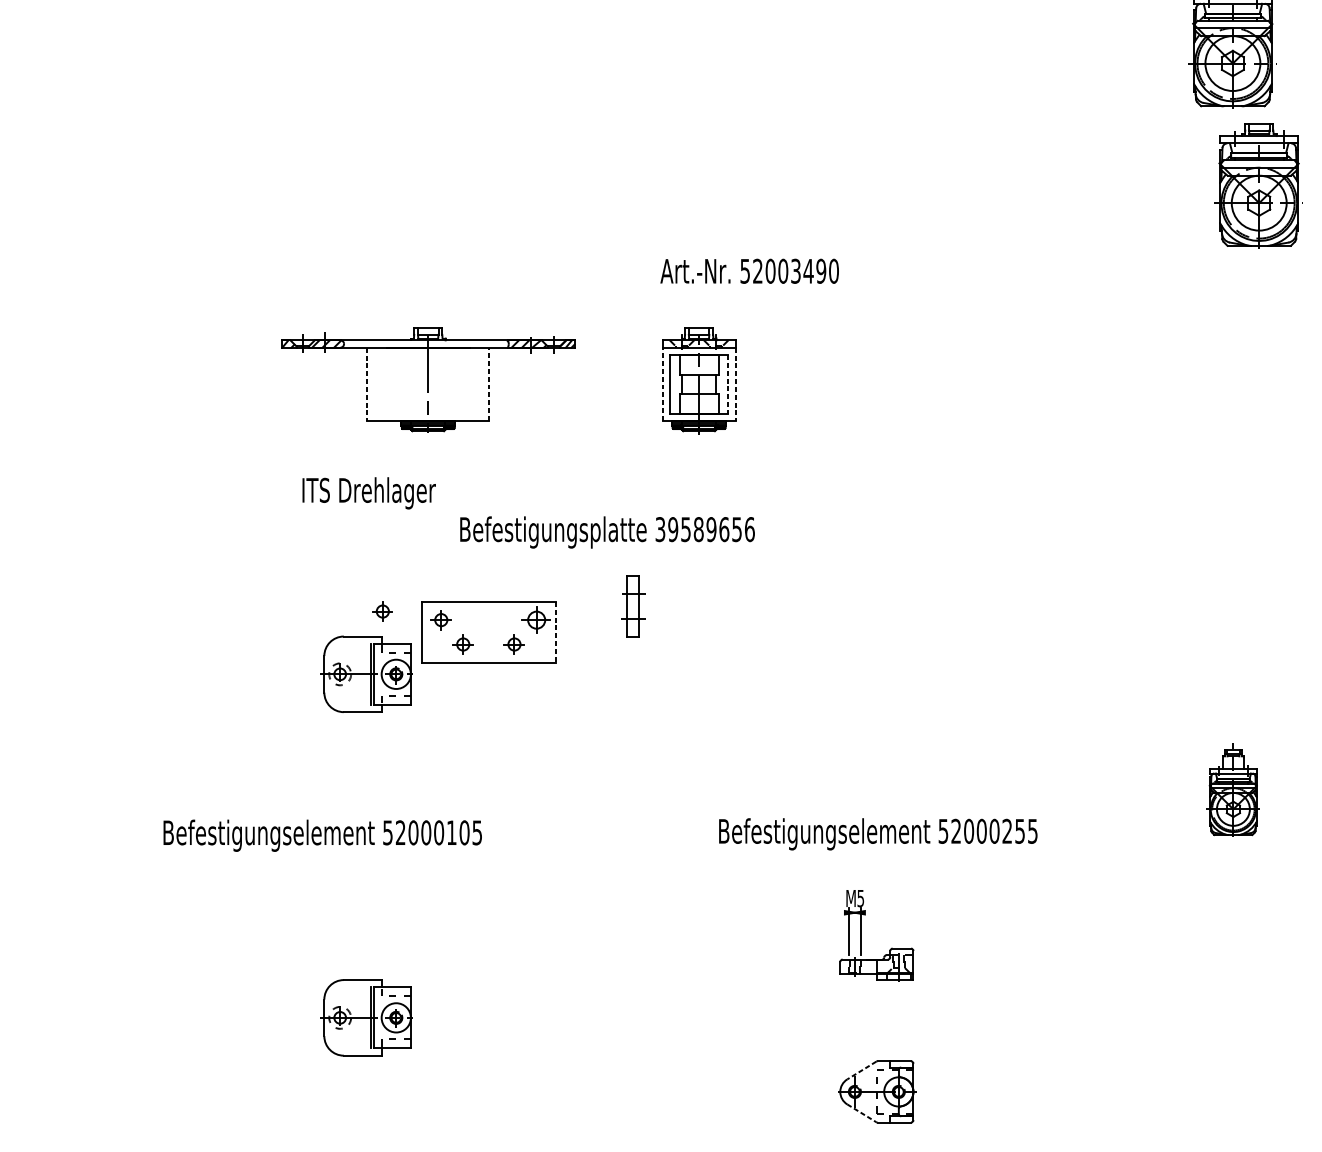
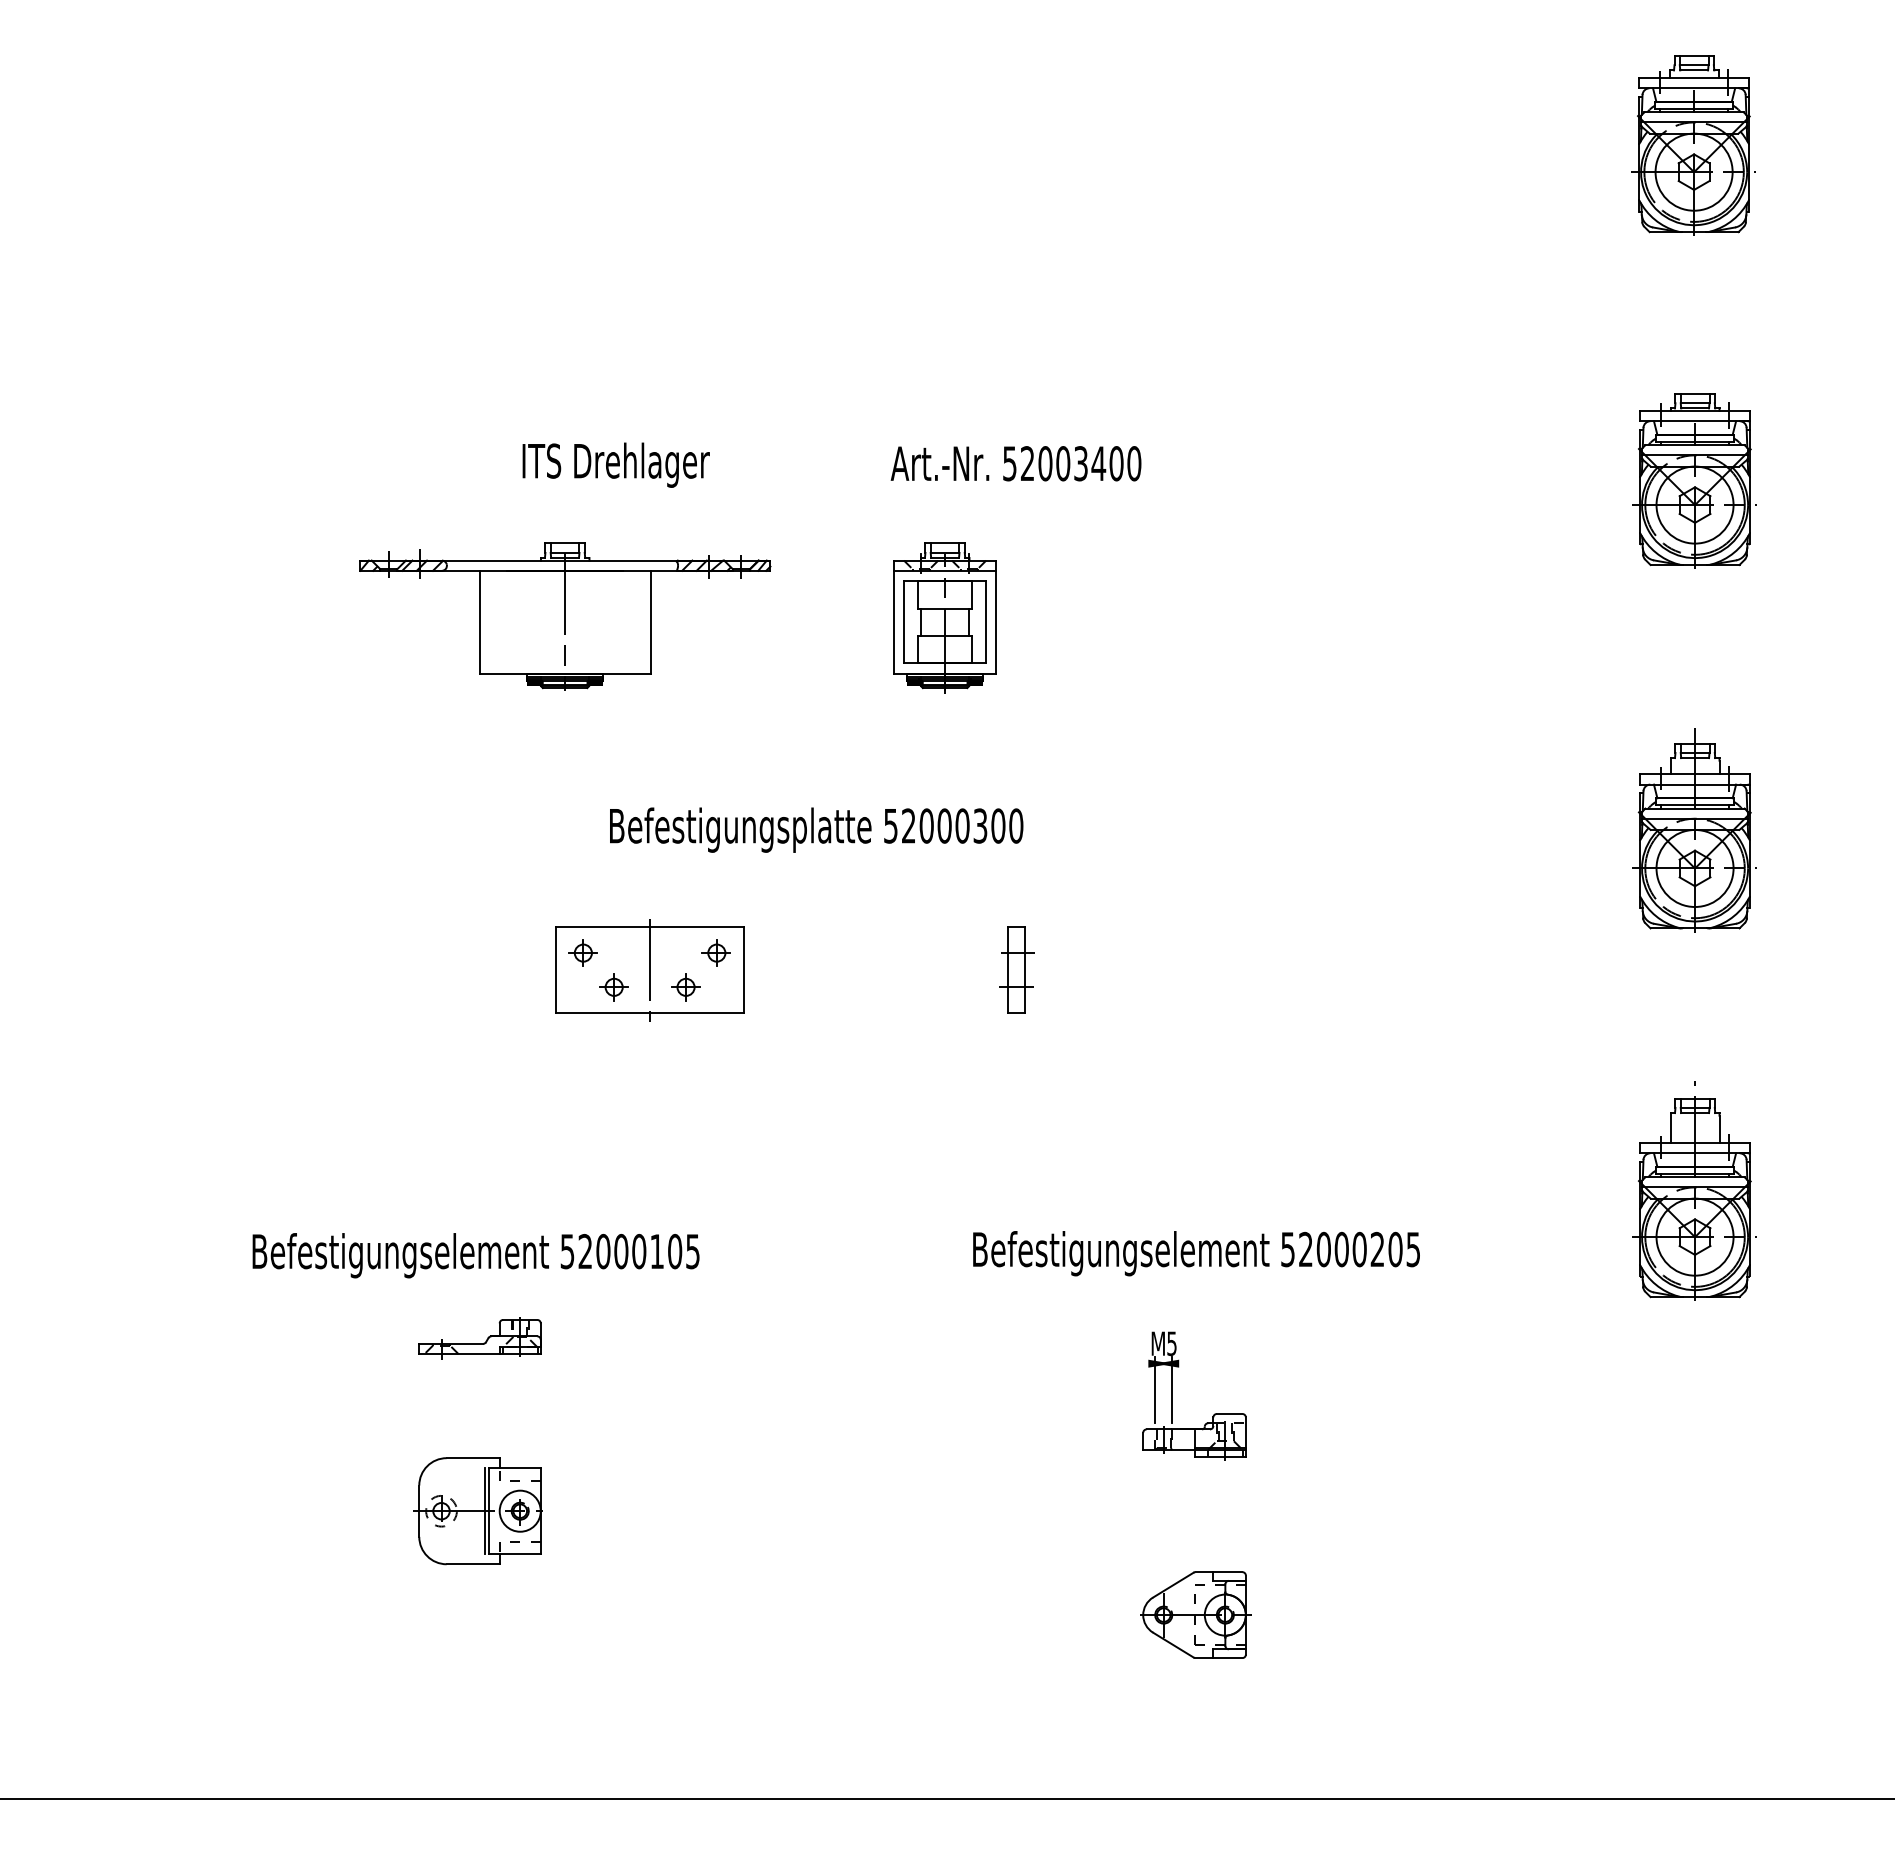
part: (1258, 185) -> (1694, 480), moved
text: (821, 271) -> (1116, 463), 52003490 -> 52003400
line: (489, 383) -> (650, 621), dashed -> solid
line: (662, 383) -> (893, 621), dashed -> solid
line: (367, 384) -> (479, 622), dashed -> solid
line: (728, 384) -> (986, 622), dashed -> solid
line: (735, 384) -> (996, 622), dashed -> solid
text: (368, 492) -> (615, 464), moved
text: (705, 529) -> (953, 825), 39589656 -> 52000300
part: (1233, 532) -> (1694, 830), added
part: (633, 606) -> (1016, 969), moved
part: (382, 611) -> (500, 940), removed
part: (535, 619) -> (715, 952), size x0.71
line: (489, 632) -> (650, 970), added
line: (556, 632) -> (744, 970), dashed -> solid
part: (365, 674) -> (477, 1029), removed
part: (1233, 789) -> (1694, 1190), size x1.67
text: (1020, 831) -> (1395, 1249), 52000255 -> 52000205
text: (322, 835) -> (475, 1255), moved
part: (367, 894) -> (479, 1338), added
line: (861, 1070) -> (1173, 1585), dashed -> solid
line: (861, 1113) -> (1173, 1645), dashed -> solid

